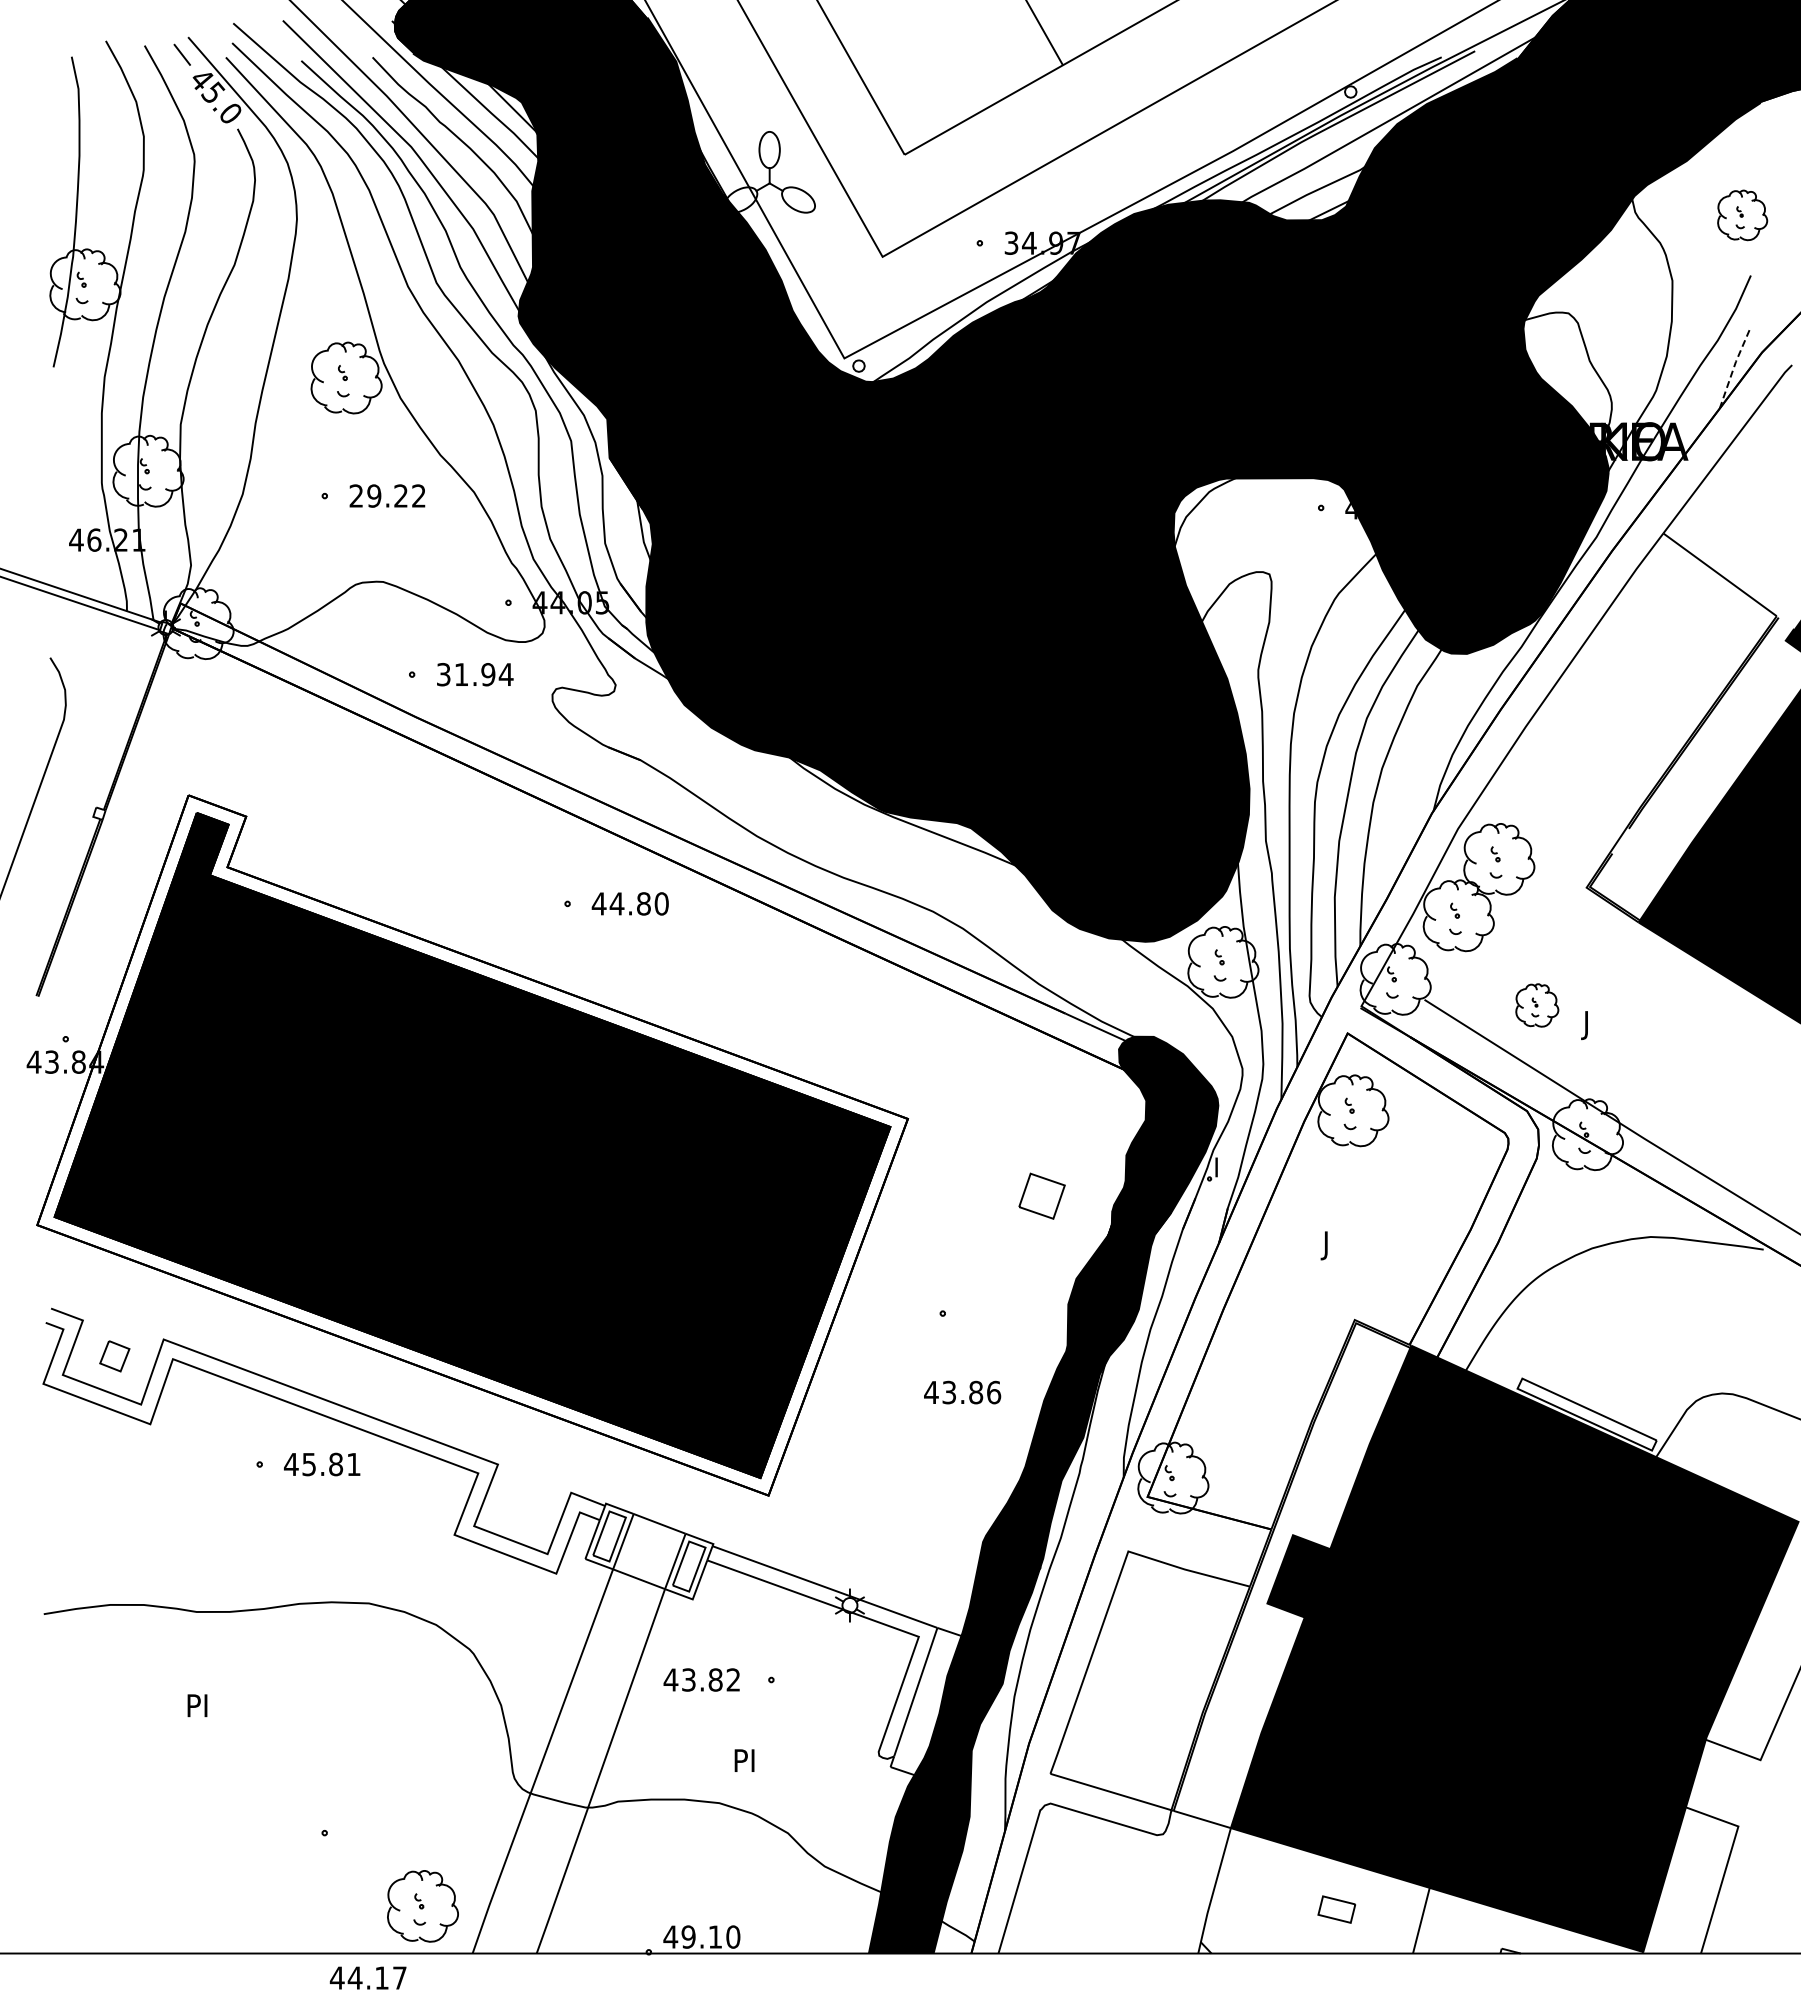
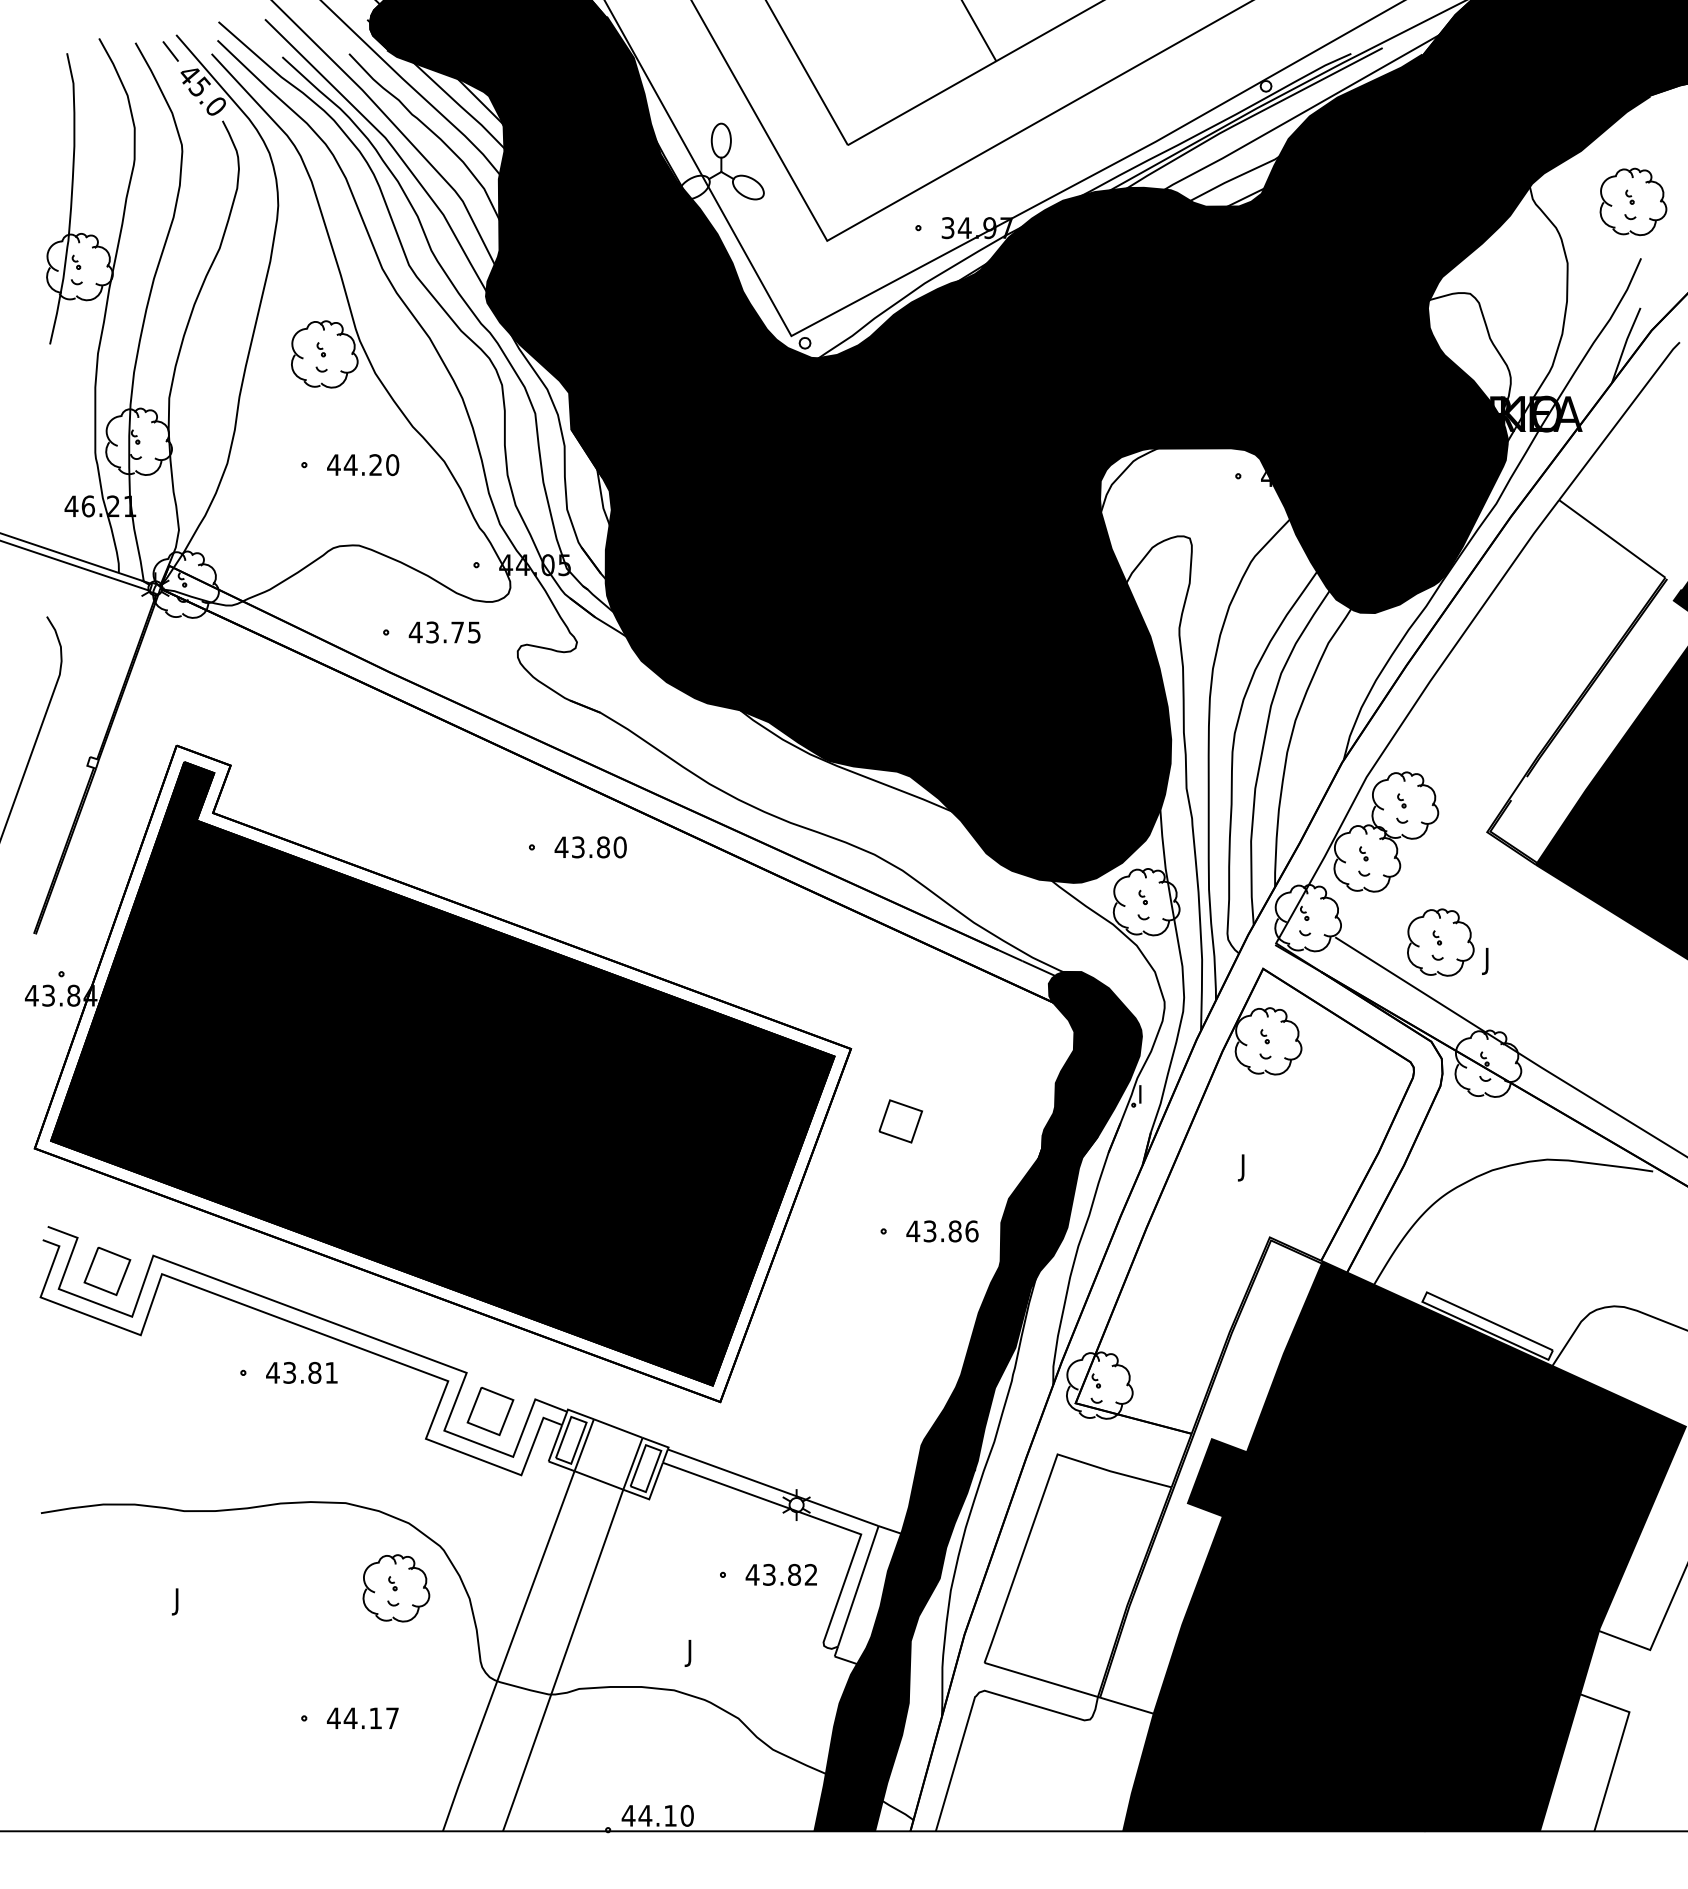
part: (1742, 215) -> (1633, 202), size x1.43
line: (1734, 367) -> (1625, 344), dashed -> solid
text: (387, 495) -> (363, 464), 29.22 -> 44.20
text: (474, 674) -> (444, 632), 31.94 -> 43.75
text: (616, 903) -> (577, 847), 44.80 -> 43.80
part: (1537, 1005) -> (1441, 942), size x1.67
part: (1041, 1195) -> (900, 1120), moved
part: (114, 1356) -> (107, 1271), size x1.67
text: (962, 1392) -> (942, 1231), moved
text: (309, 1463) -> (289, 1371), 45.81 -> 43.81
part: (523, 1505) -> (490, 1411), added
text: (701, 1679) -> (781, 1574), moved
text: (195, 1708) -> (183, 1601), PI -> J
text: (742, 1763) -> (695, 1653), PI -> J
fill: (1420, 1890) -> (1331, 1772), added
part: (422, 1906) -> (395, 1588), moved
text: (688, 1936) -> (645, 1815), 49.10 -> 44.10
text: (367, 1977) -> (362, 1717), moved

